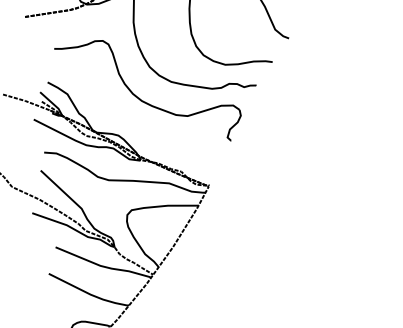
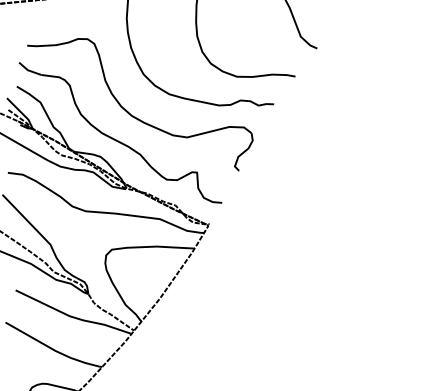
part: (133, 115) -> (120, 133), added

